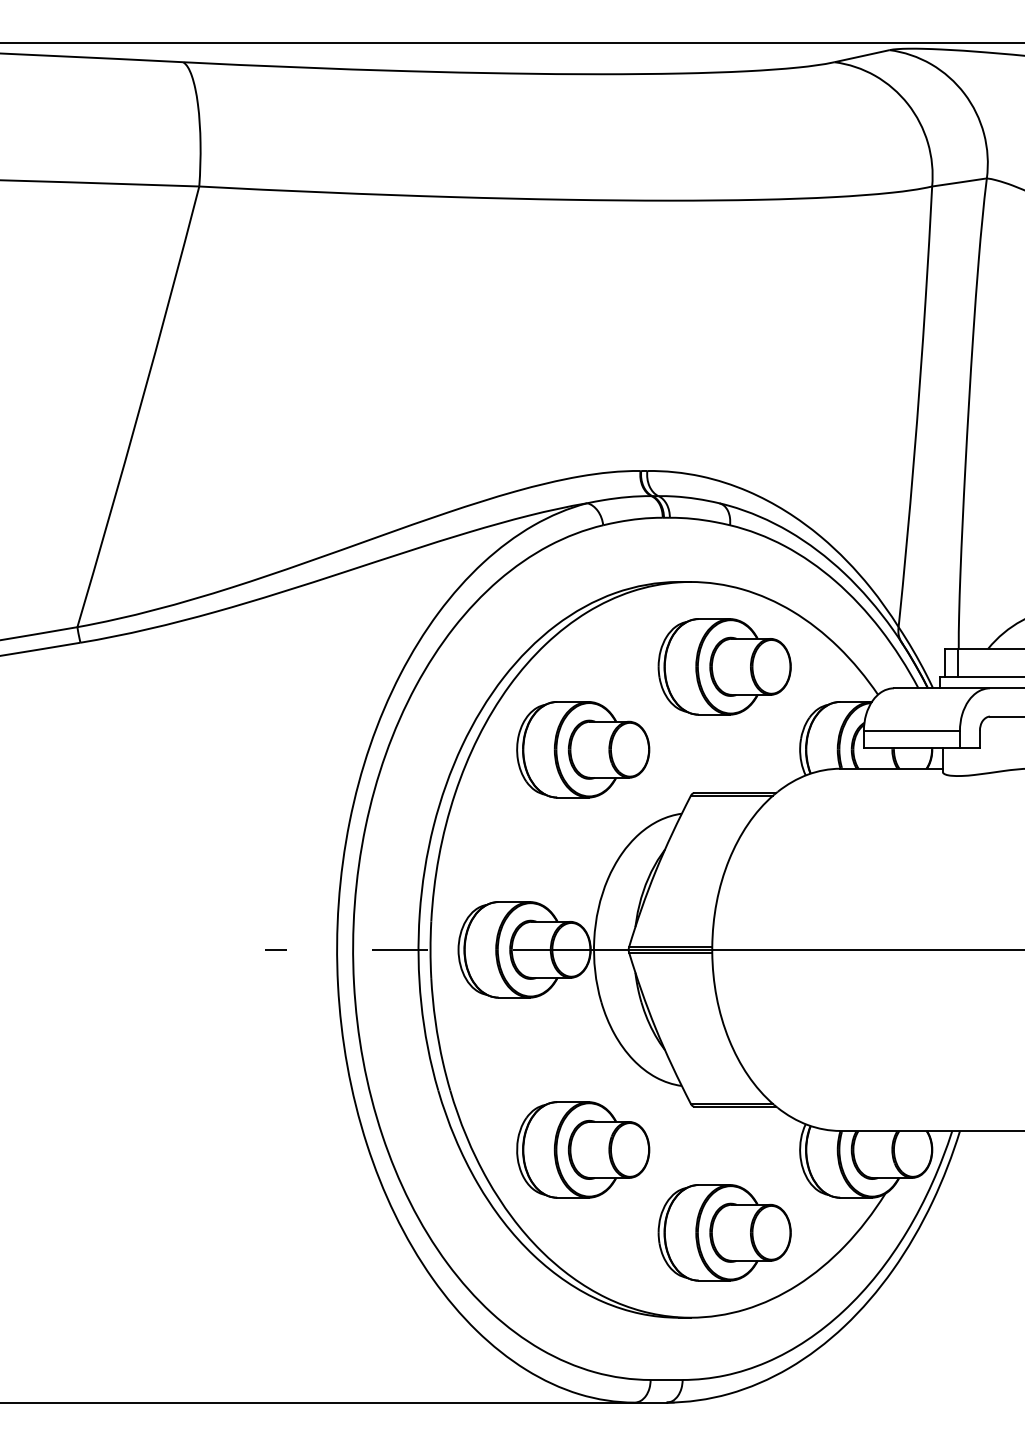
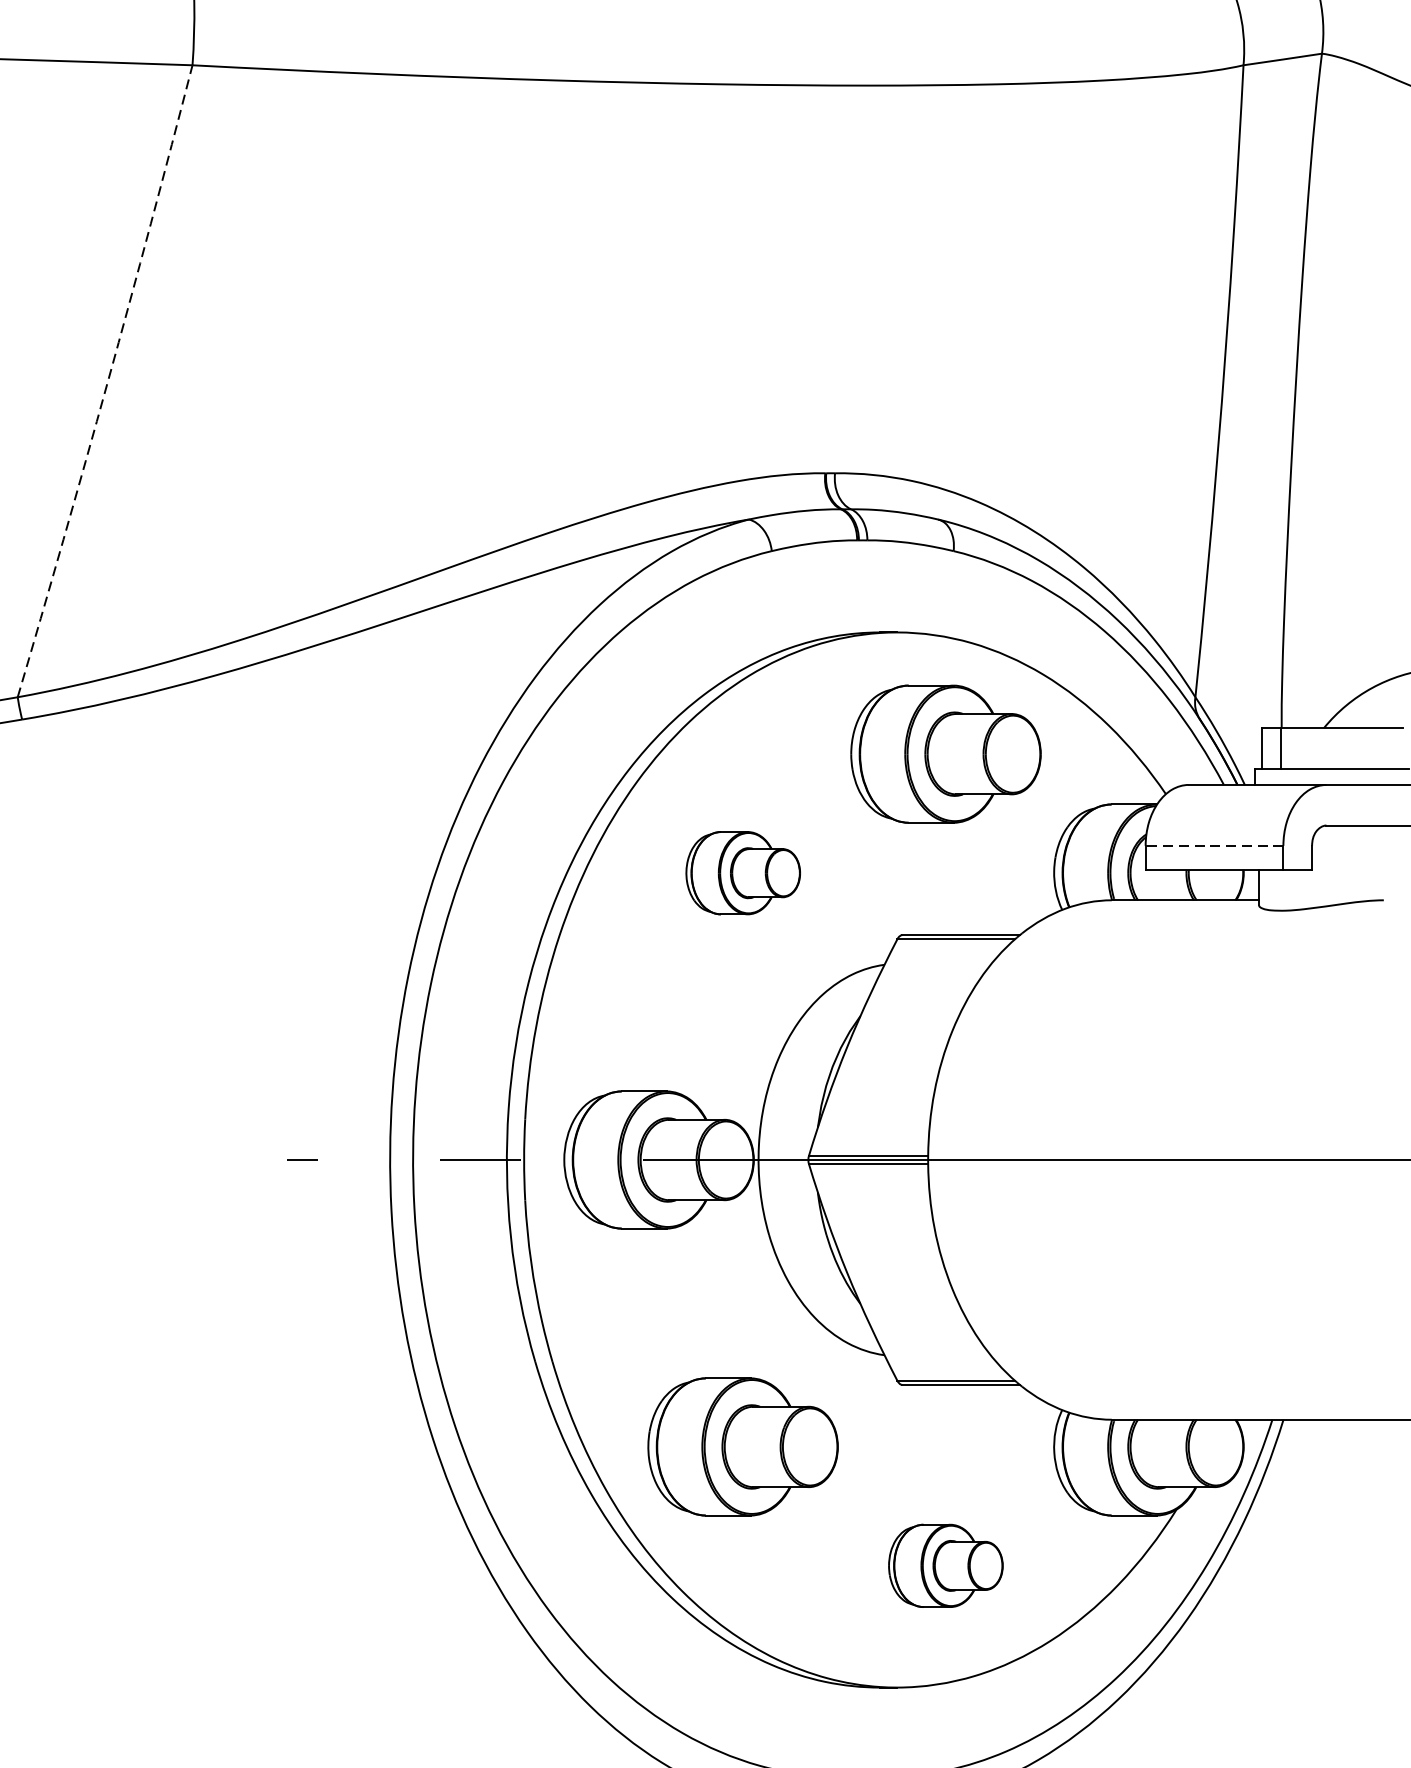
arc: (140, 407) -> (108, 382), solid -> dashed
line: (911, 730) -> (1213, 845), solid -> dashed
part: (583, 749) -> (743, 872), size x0.6
part: (724, 1232) -> (945, 1565), size x0.6

